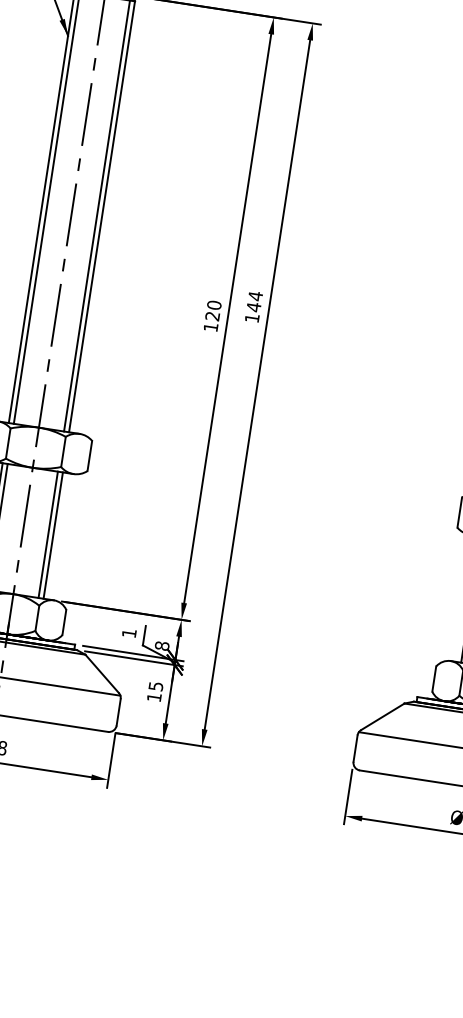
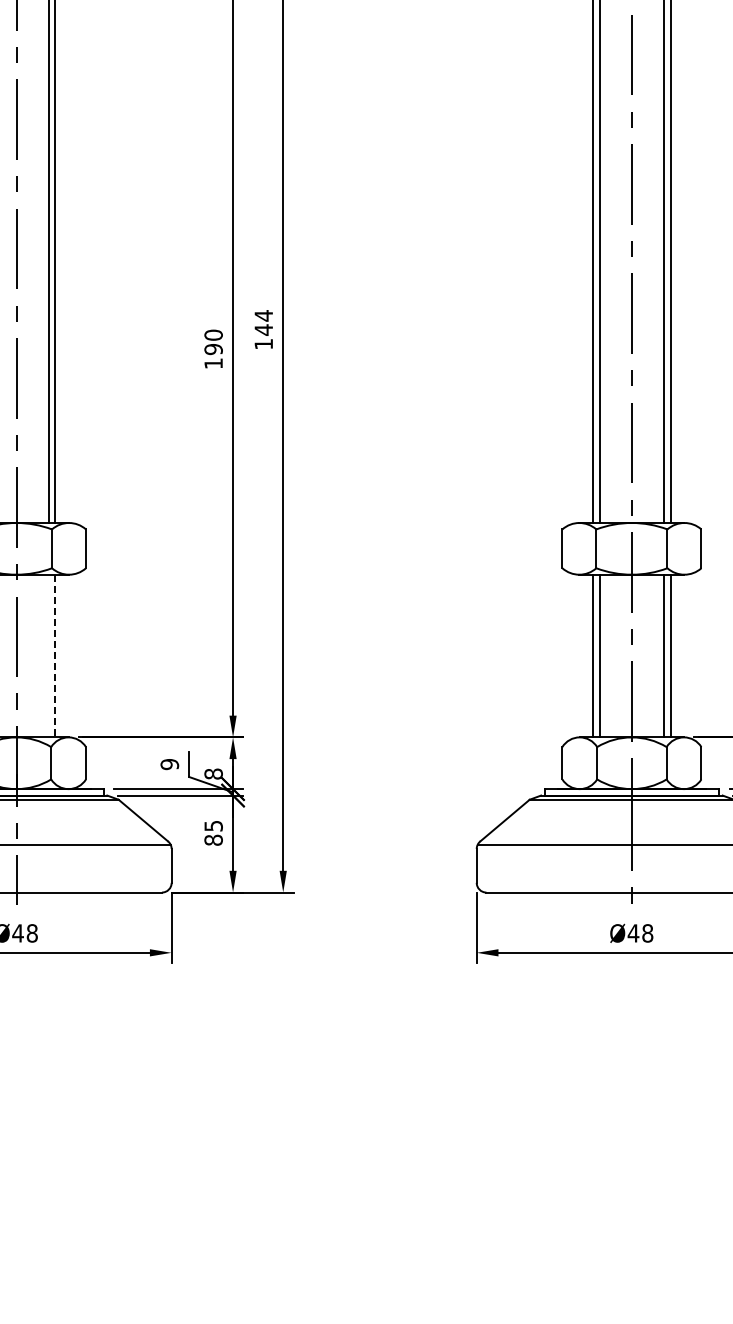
text: (212, 316) -> (213, 349), 120 -> 190
line: (48, 534) -> (48, 655), removed
line: (53, 535) -> (55, 656), solid -> dashed
text: (129, 633) -> (169, 764), 1 -> 9
text: (154, 696) -> (213, 839), 15 -> 85

